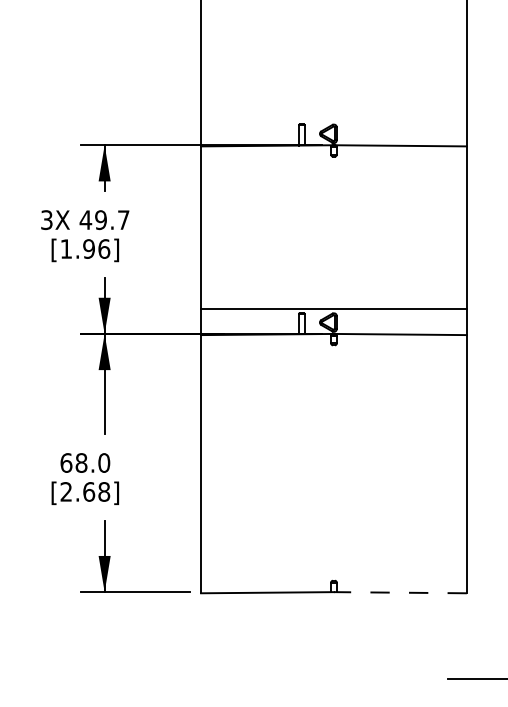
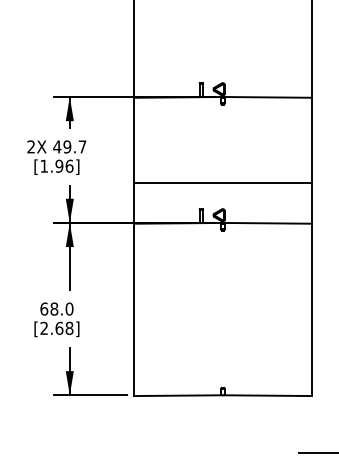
text: (45, 219) -> (30, 146), 3X -> 2X
line: (333, 309) -> (222, 183), moved
line: (399, 592) -> (266, 395), dashed -> solid

